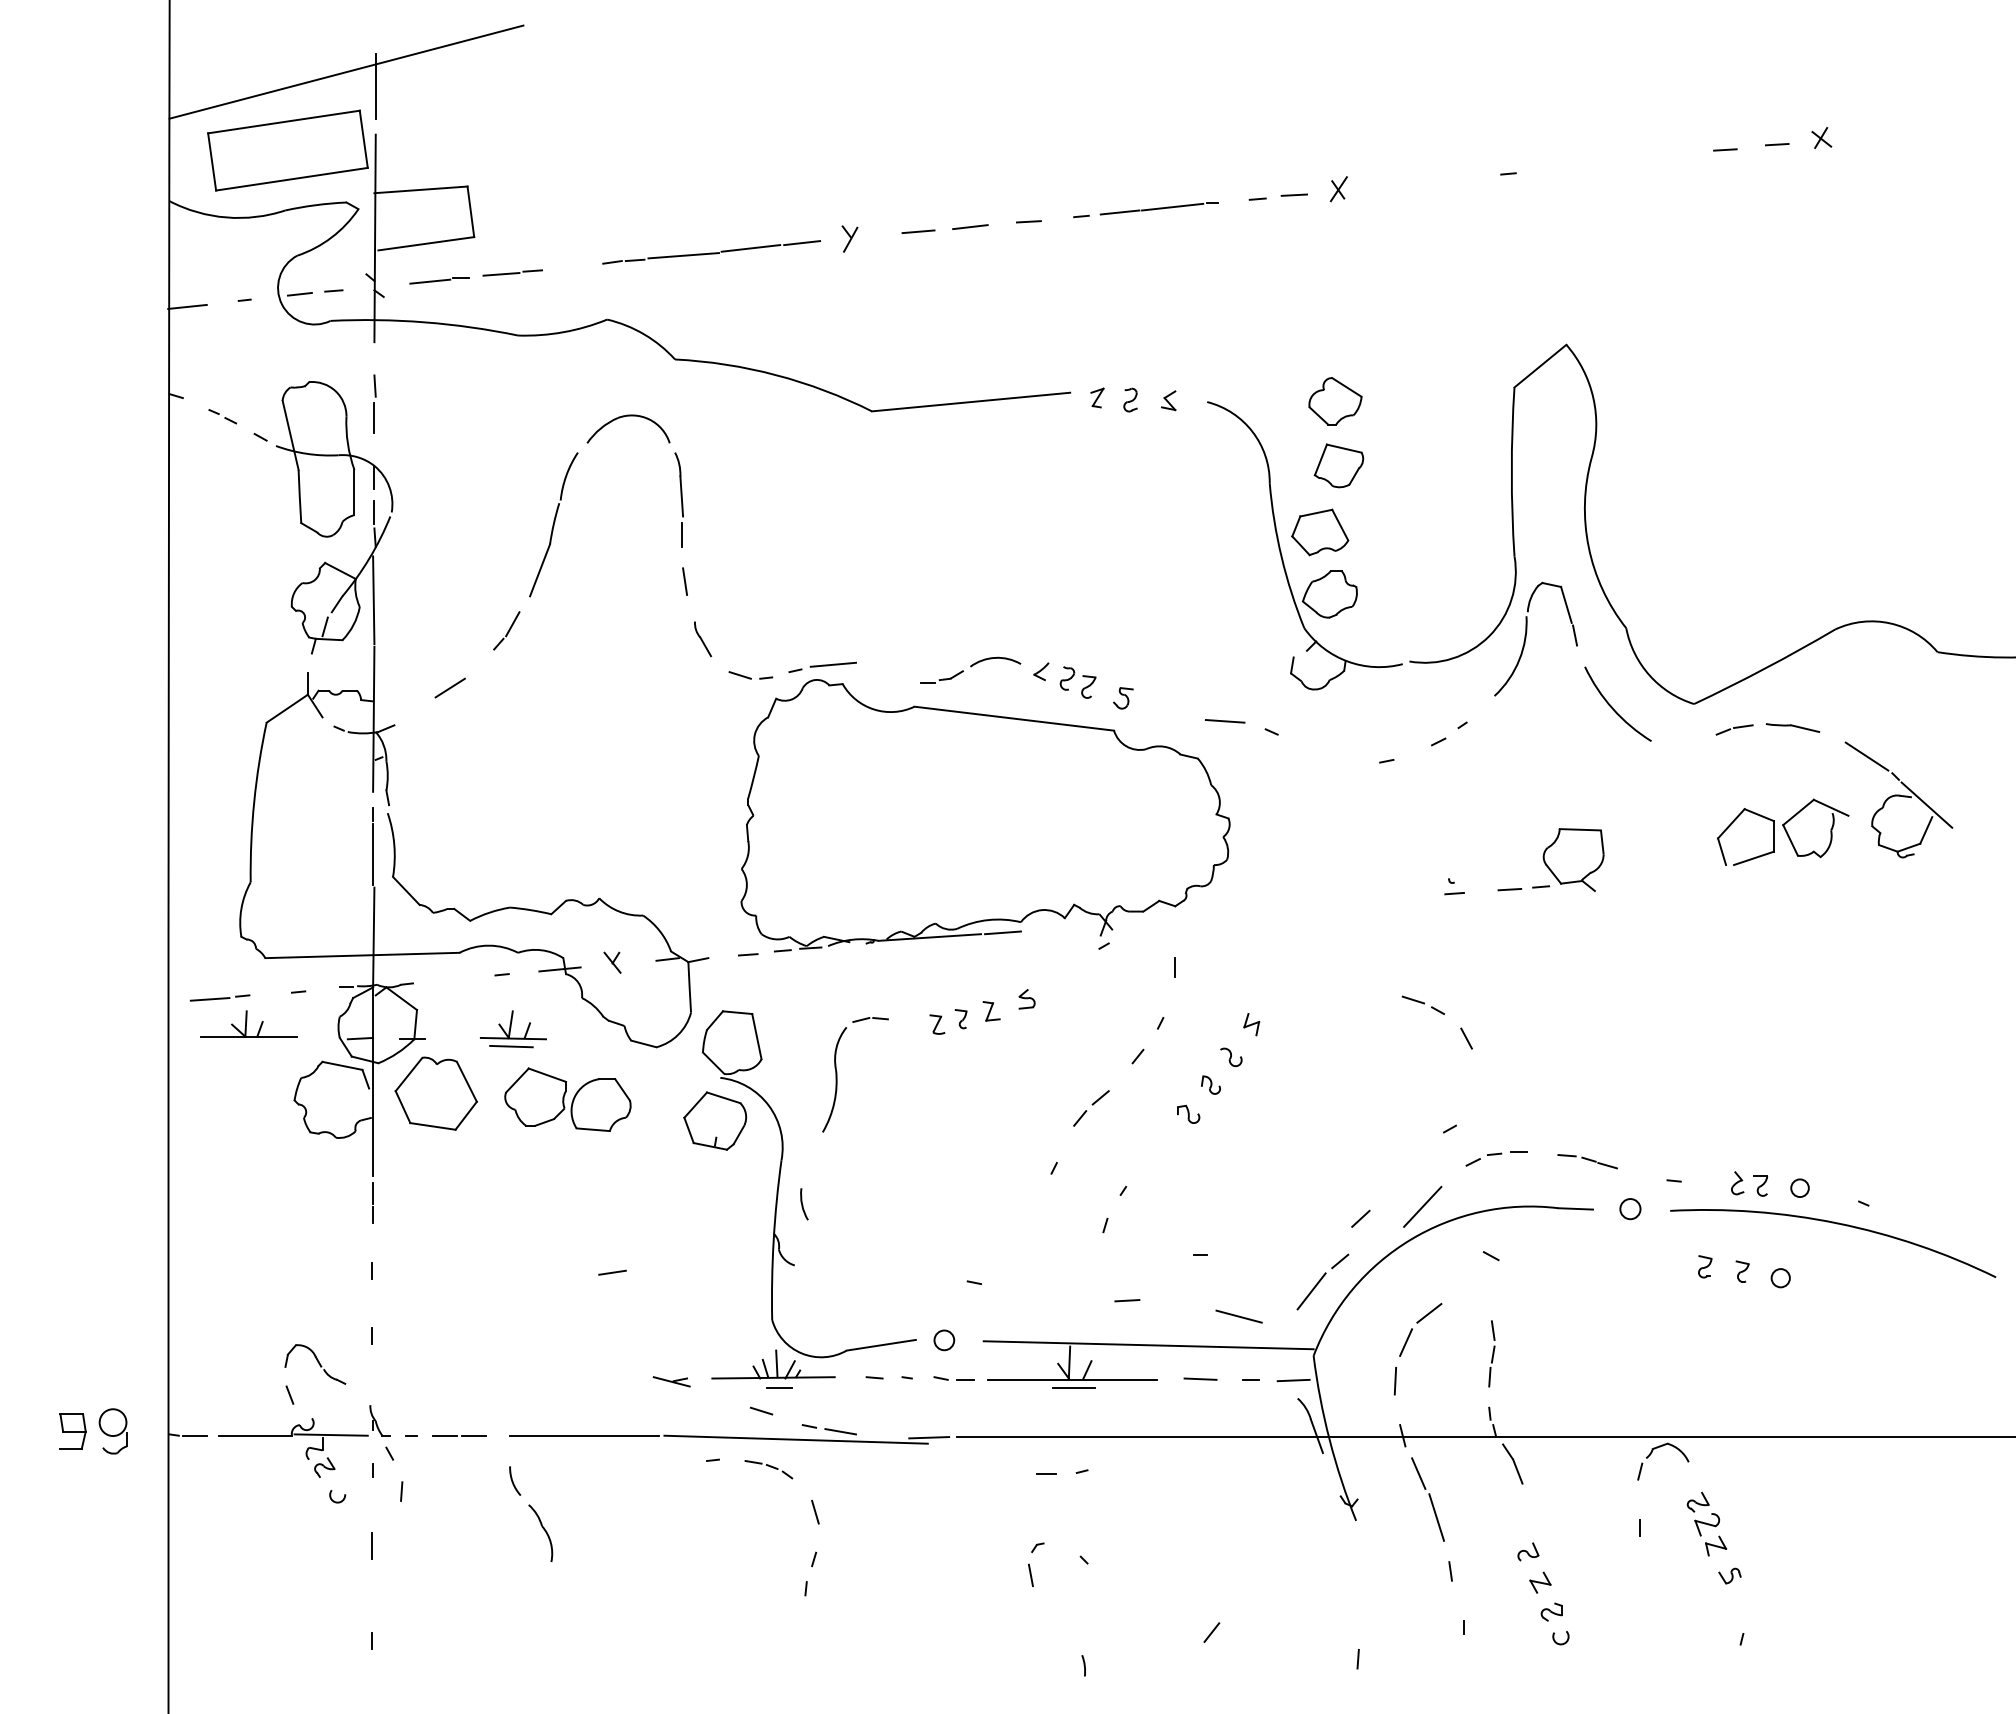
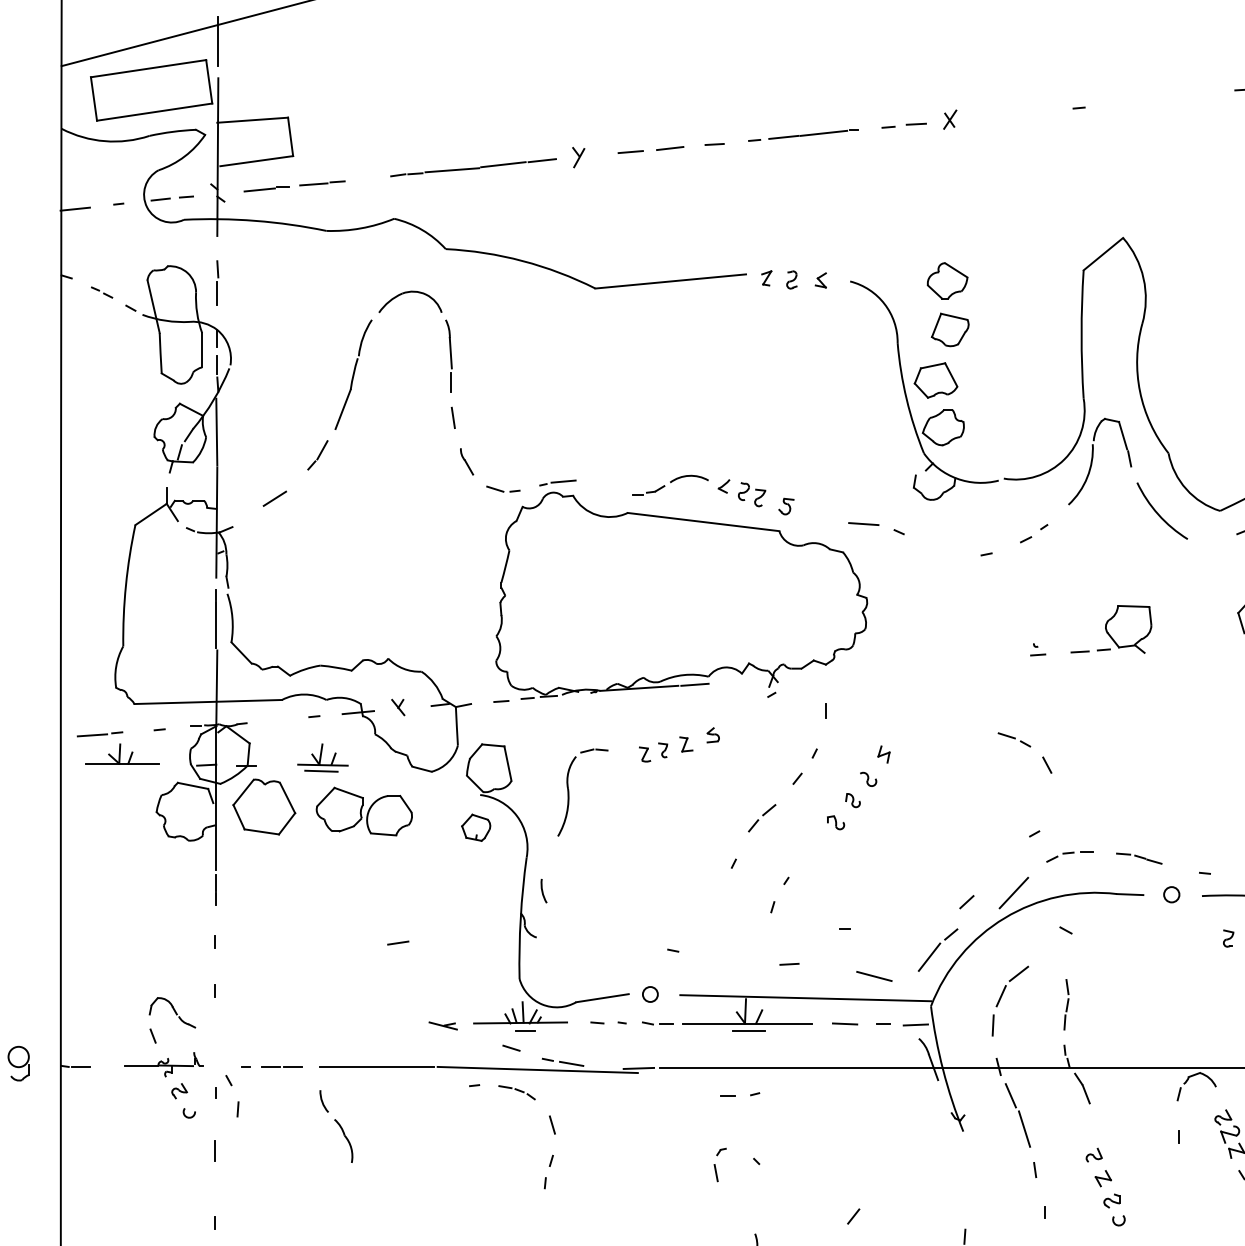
part: (822, 666) -> (557, 482), size x0.7
part: (714, 1120) -> (475, 827), size x0.6
part: (304, 1432) -> (164, 1064), size x0.6

